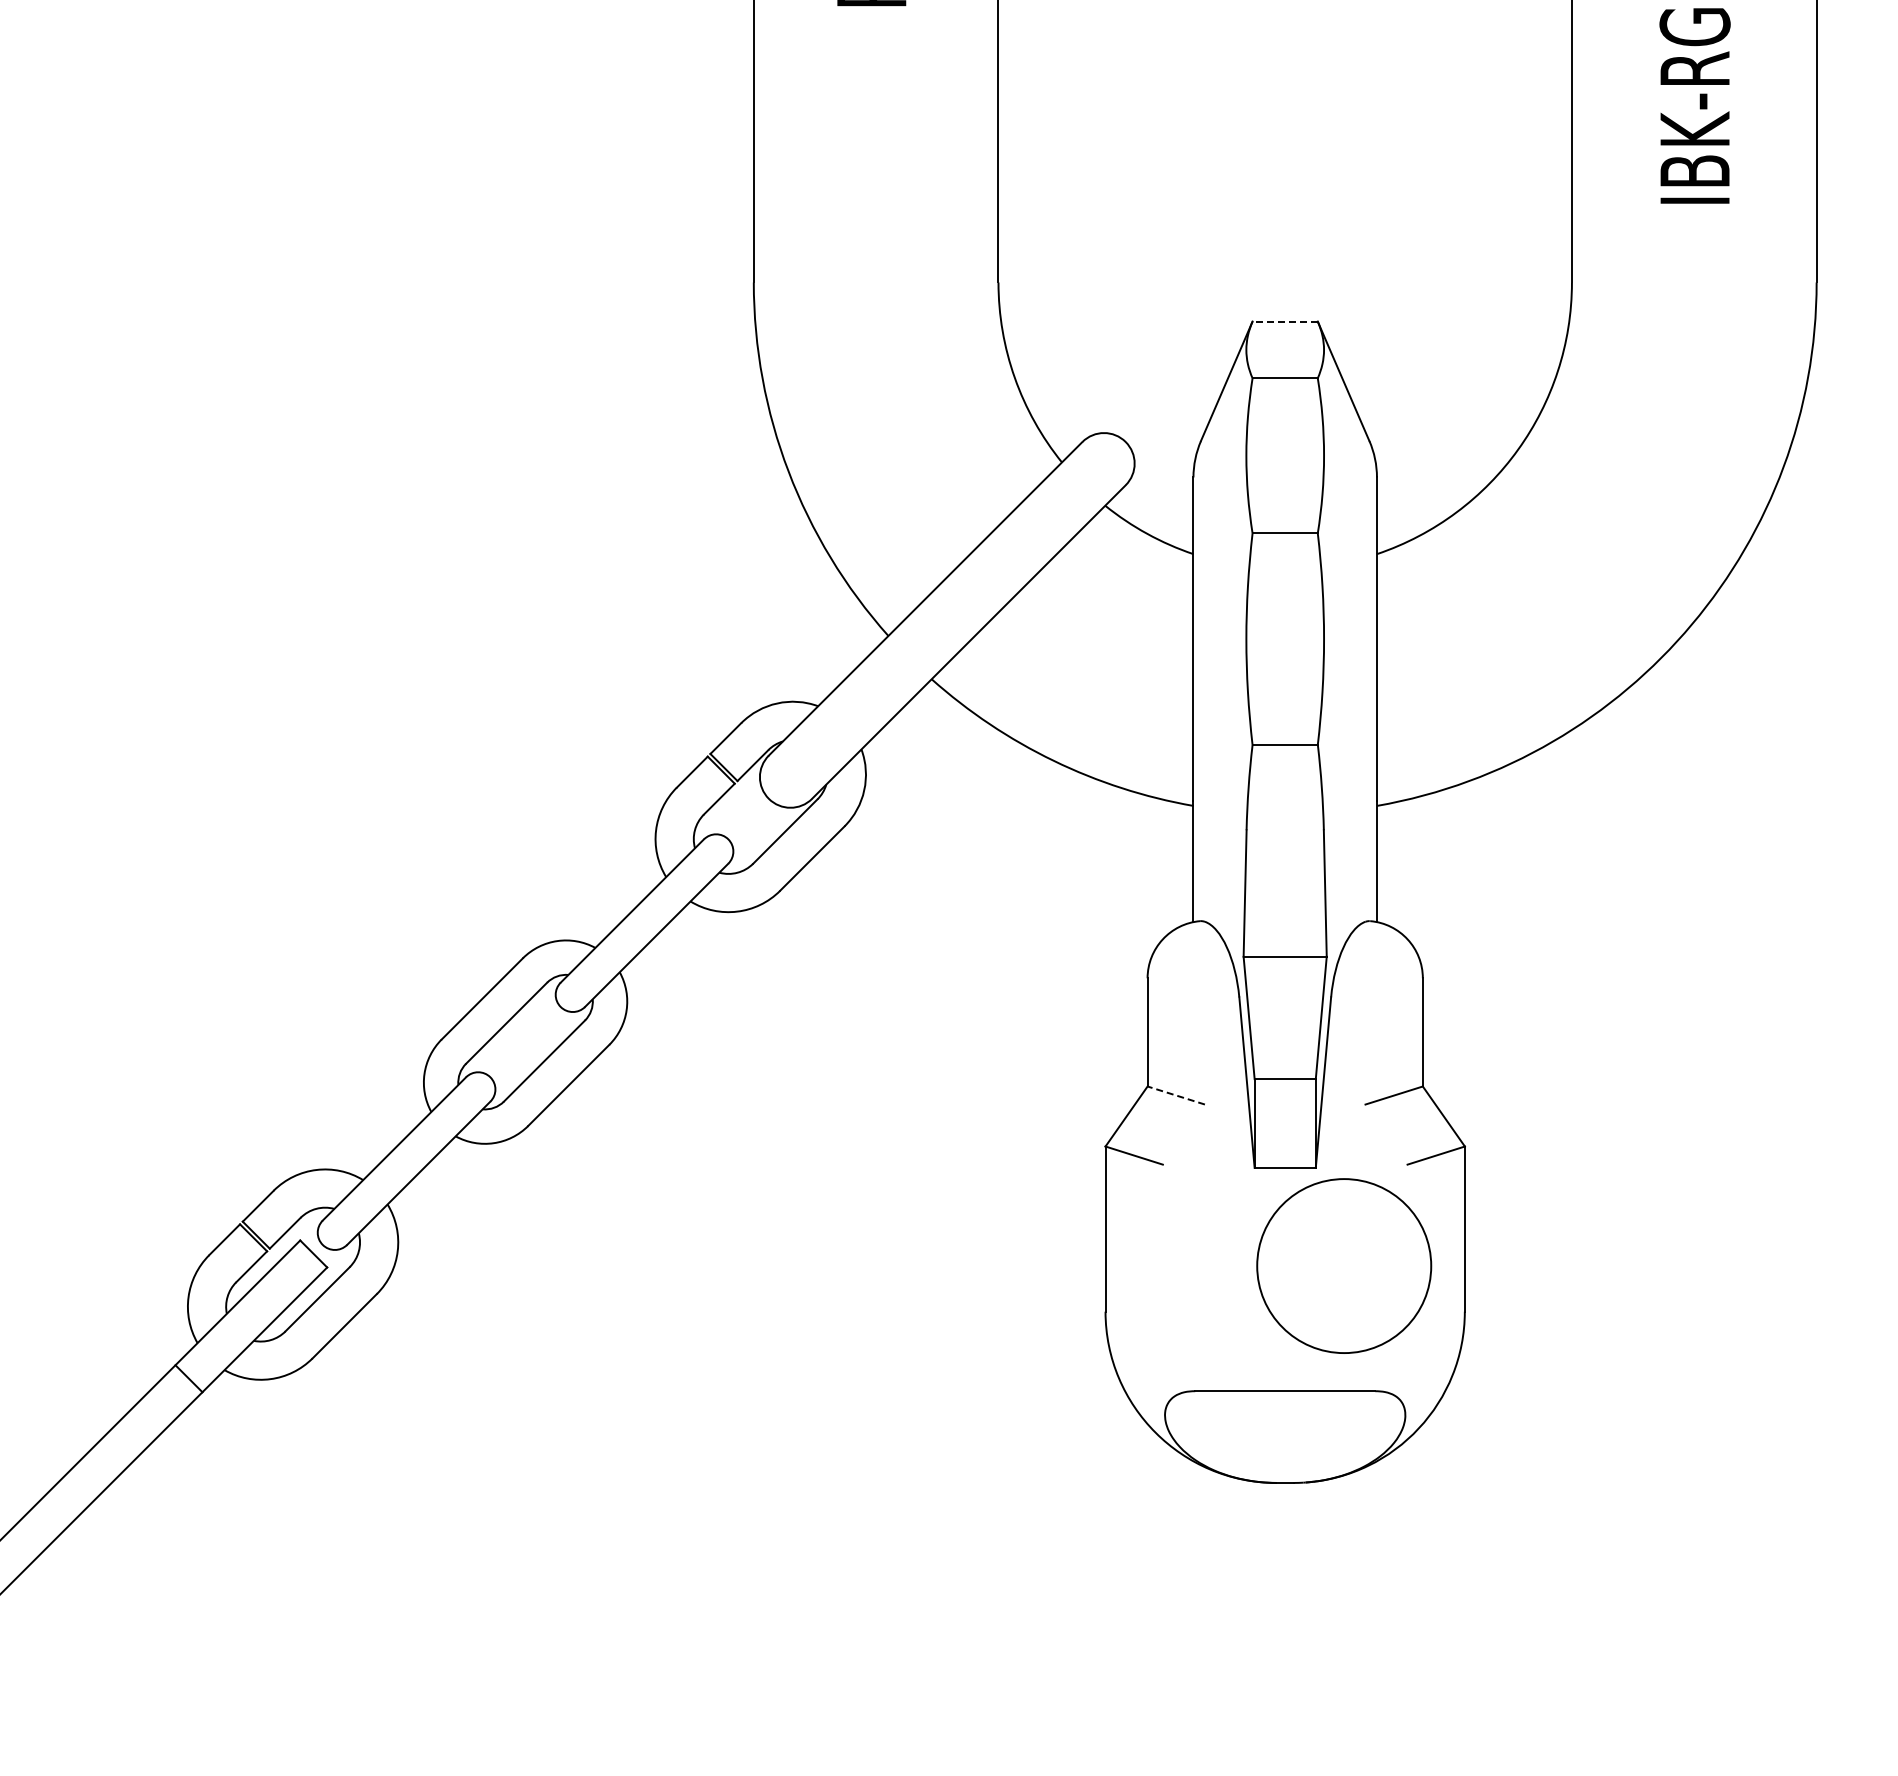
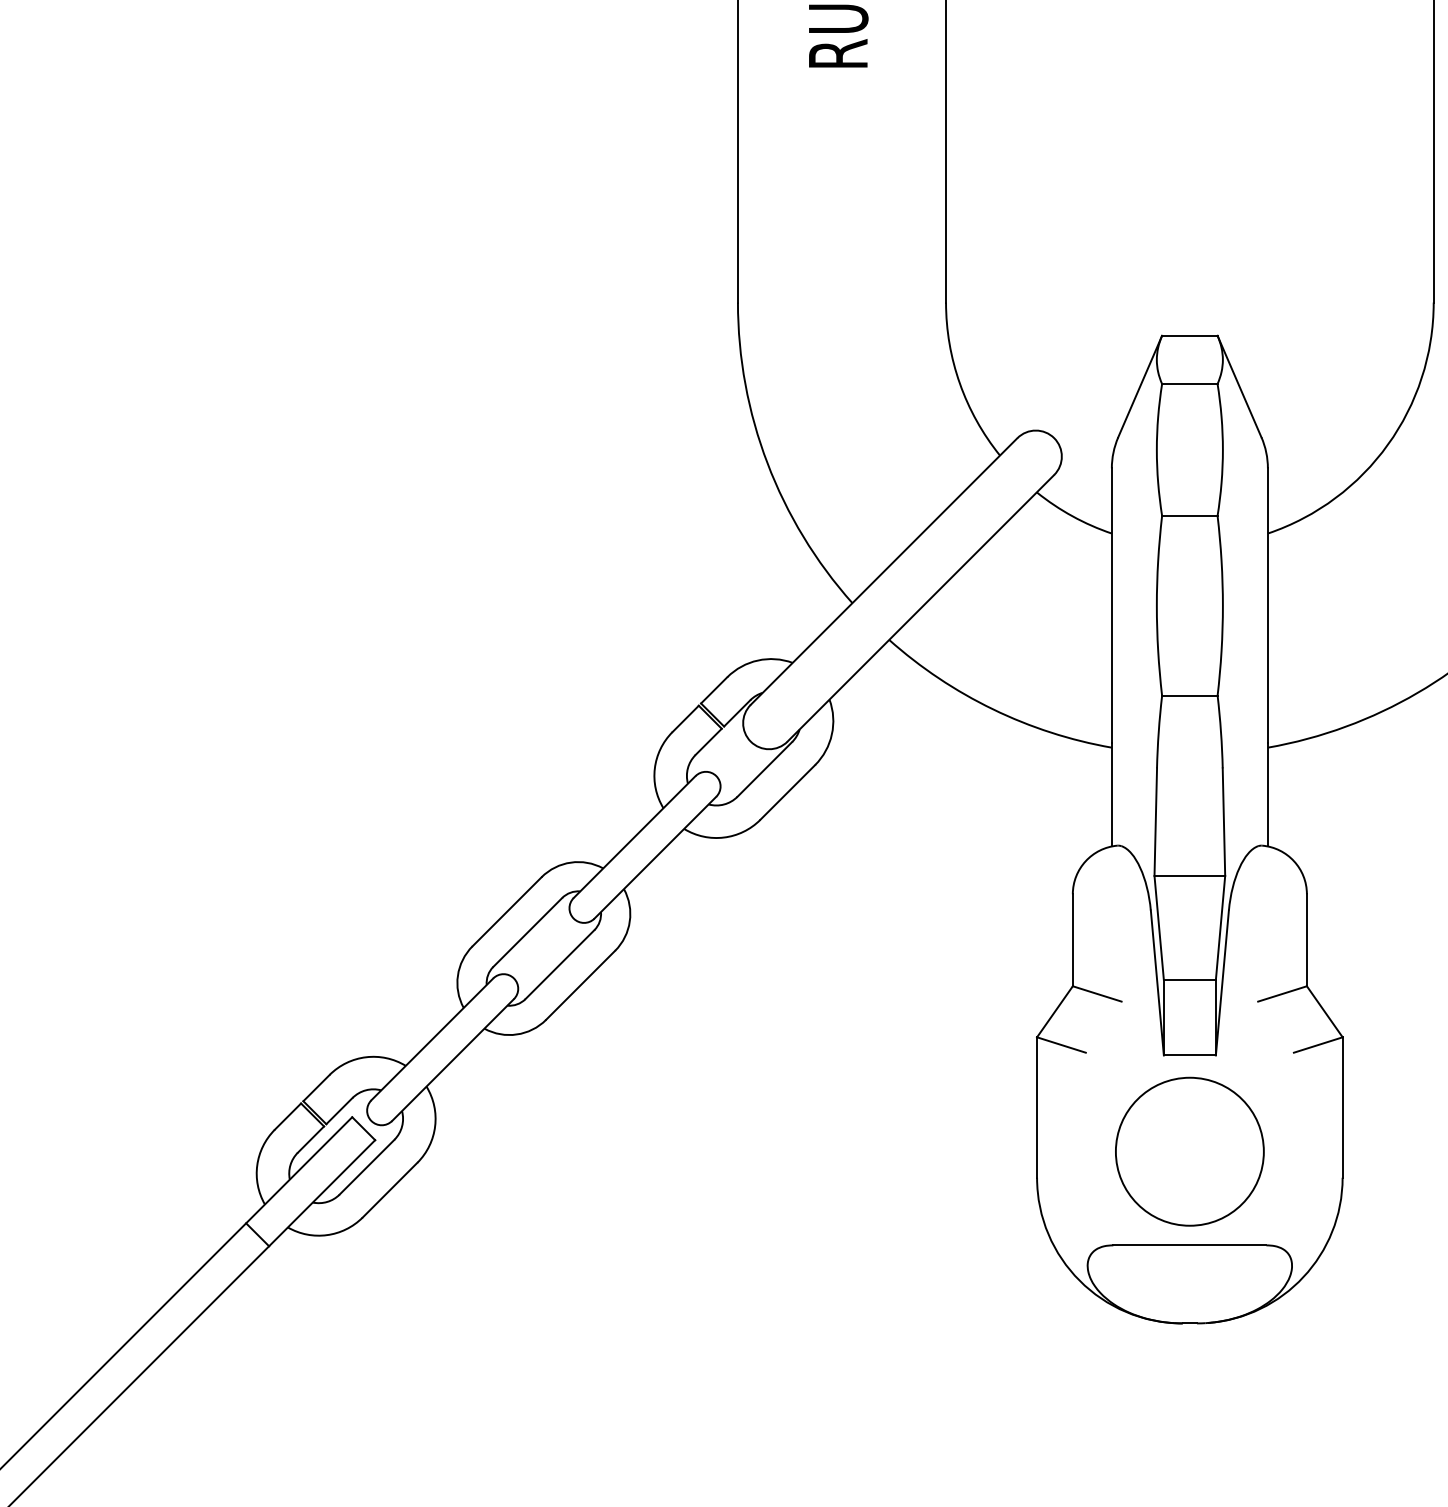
line: (1285, 321) -> (1190, 335), dashed -> solid
line: (1175, 1095) -> (1096, 993), dashed -> solid
circle: (1344, 1265) -> (1190, 1151), moved

